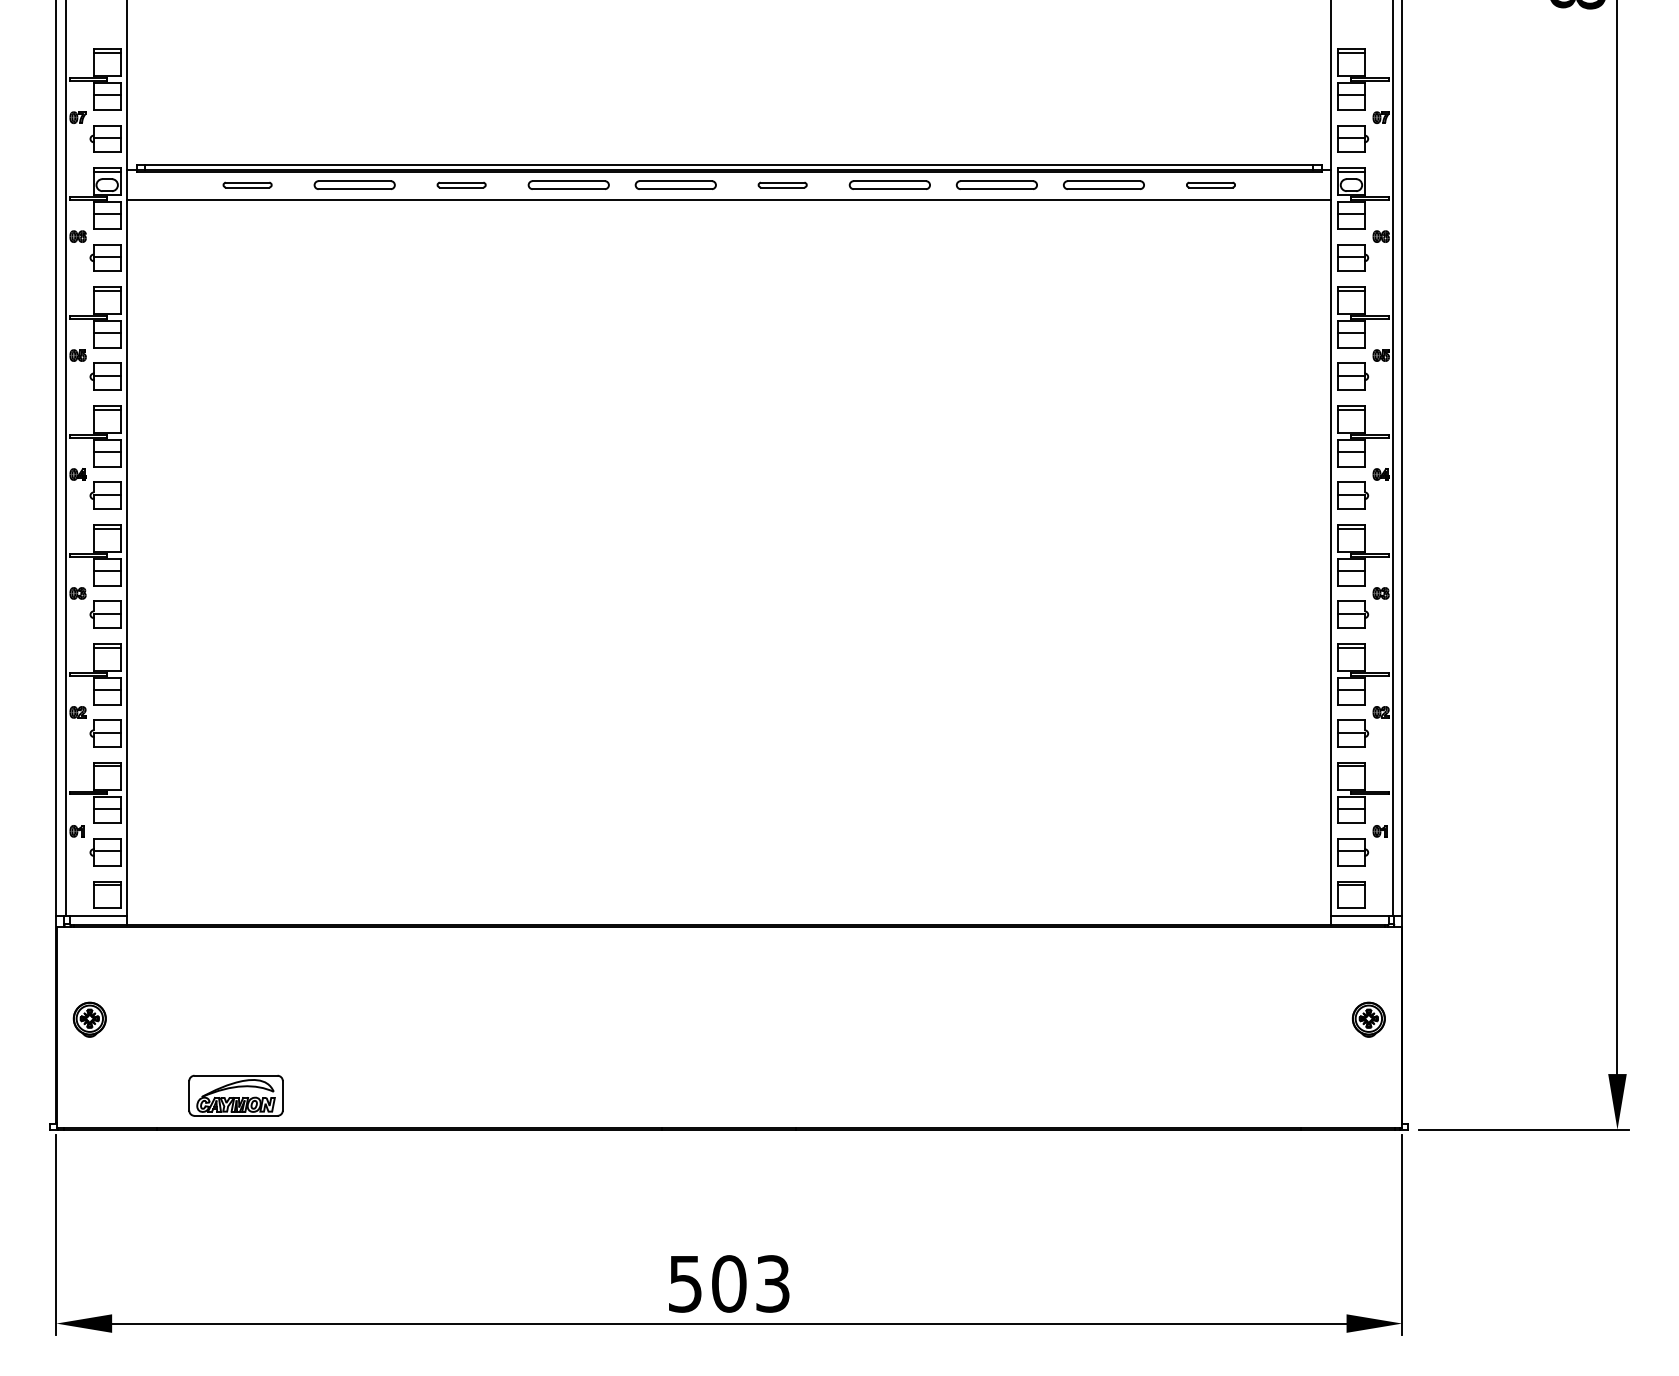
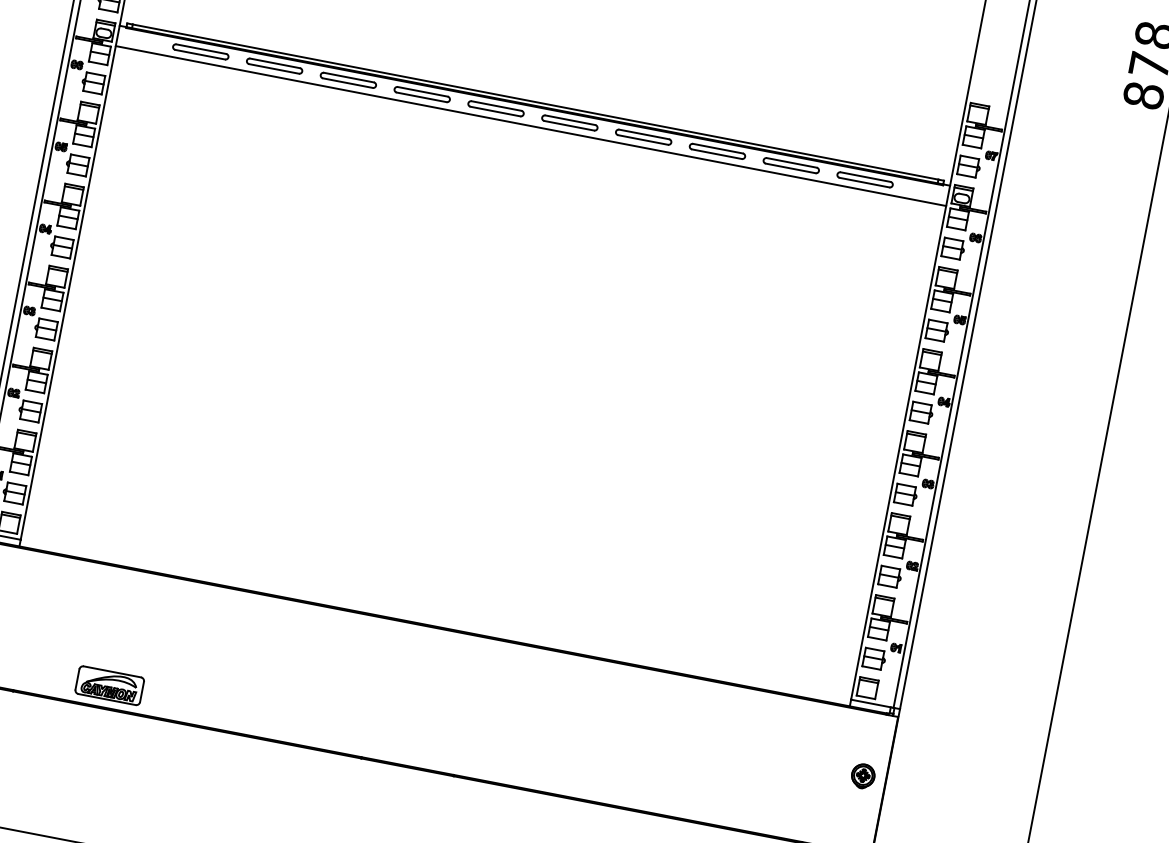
part: (247, 184) -> (200, 51), size x1.67
part: (461, 184) -> (348, 79), size x1.67
part: (782, 184) -> (569, 122), size x1.67
part: (1210, 184) -> (864, 179), size x1.67
part: (235, 1095) -> (109, 685), moved

